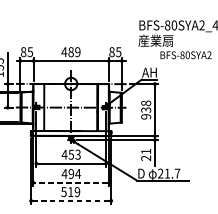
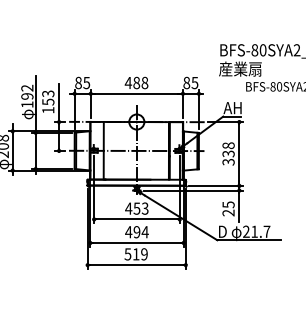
text: (77, 52) -> (144, 83), 489 -> 488
text: (146, 116) -> (228, 161), 938 -> 338
text: (146, 151) -> (228, 204), 21 -> 25
line: (70, 182) -> (136, 242), dashed -> solid
line: (70, 201) -> (136, 265), dashed -> solid

